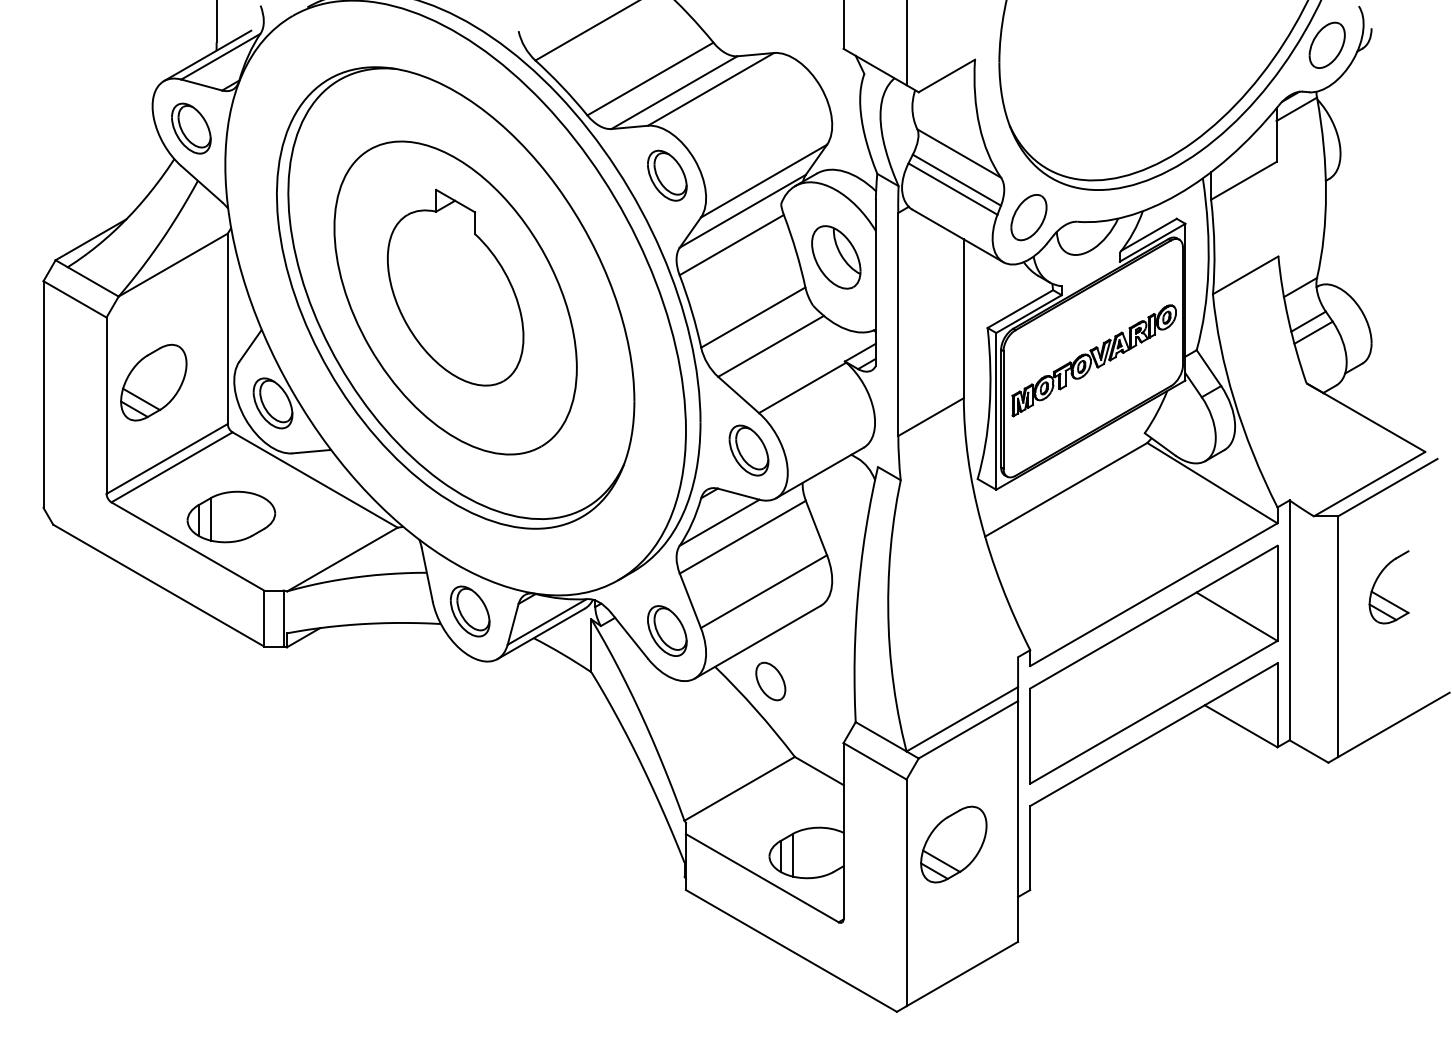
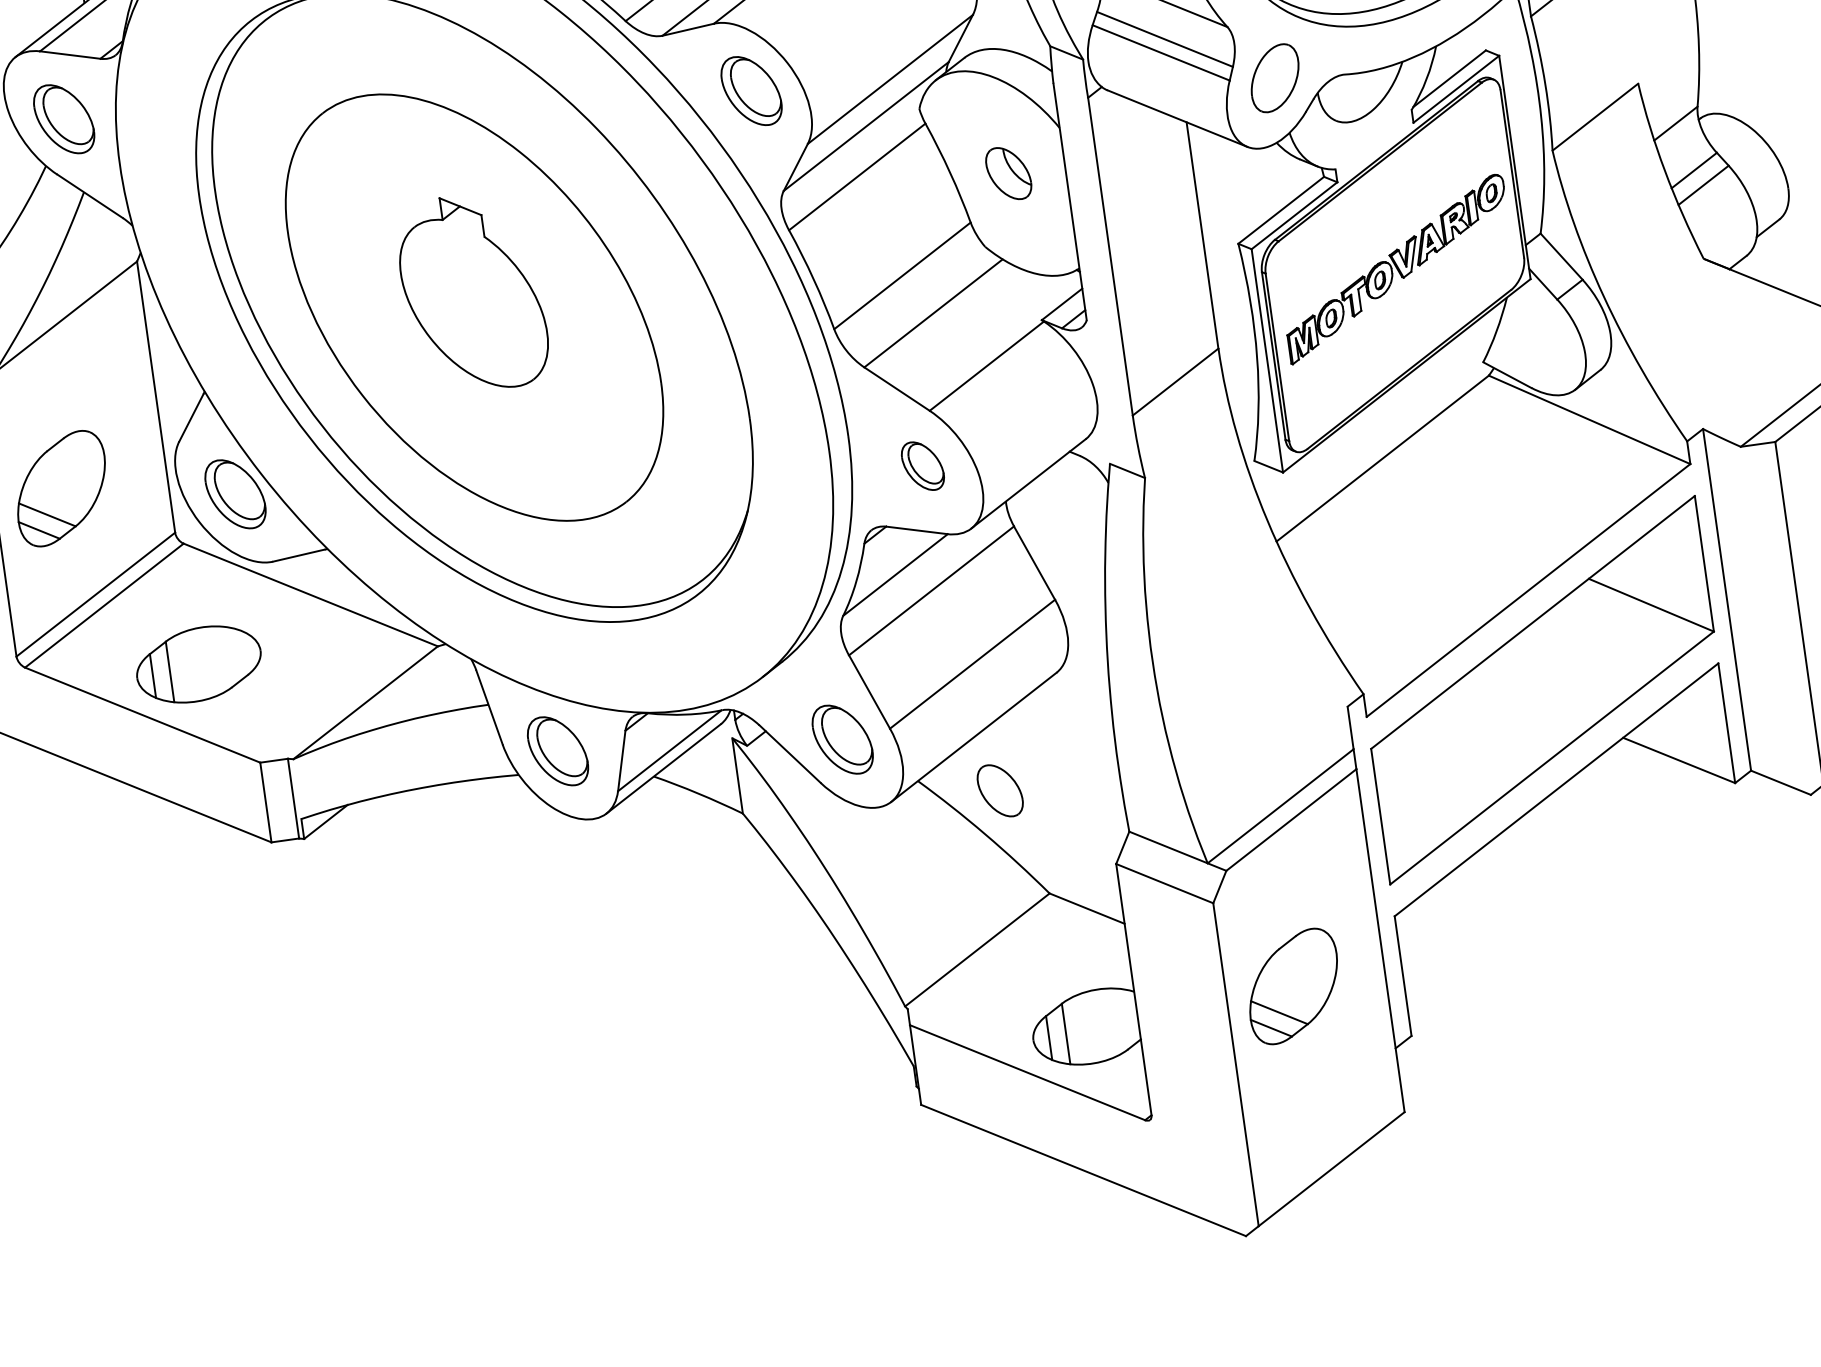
part: (836, 257) -> (1008, 173), size x0.6
part: (455, 287) -> (472, 292), size x0.7
part: (748, 450) -> (922, 466), size x0.7

